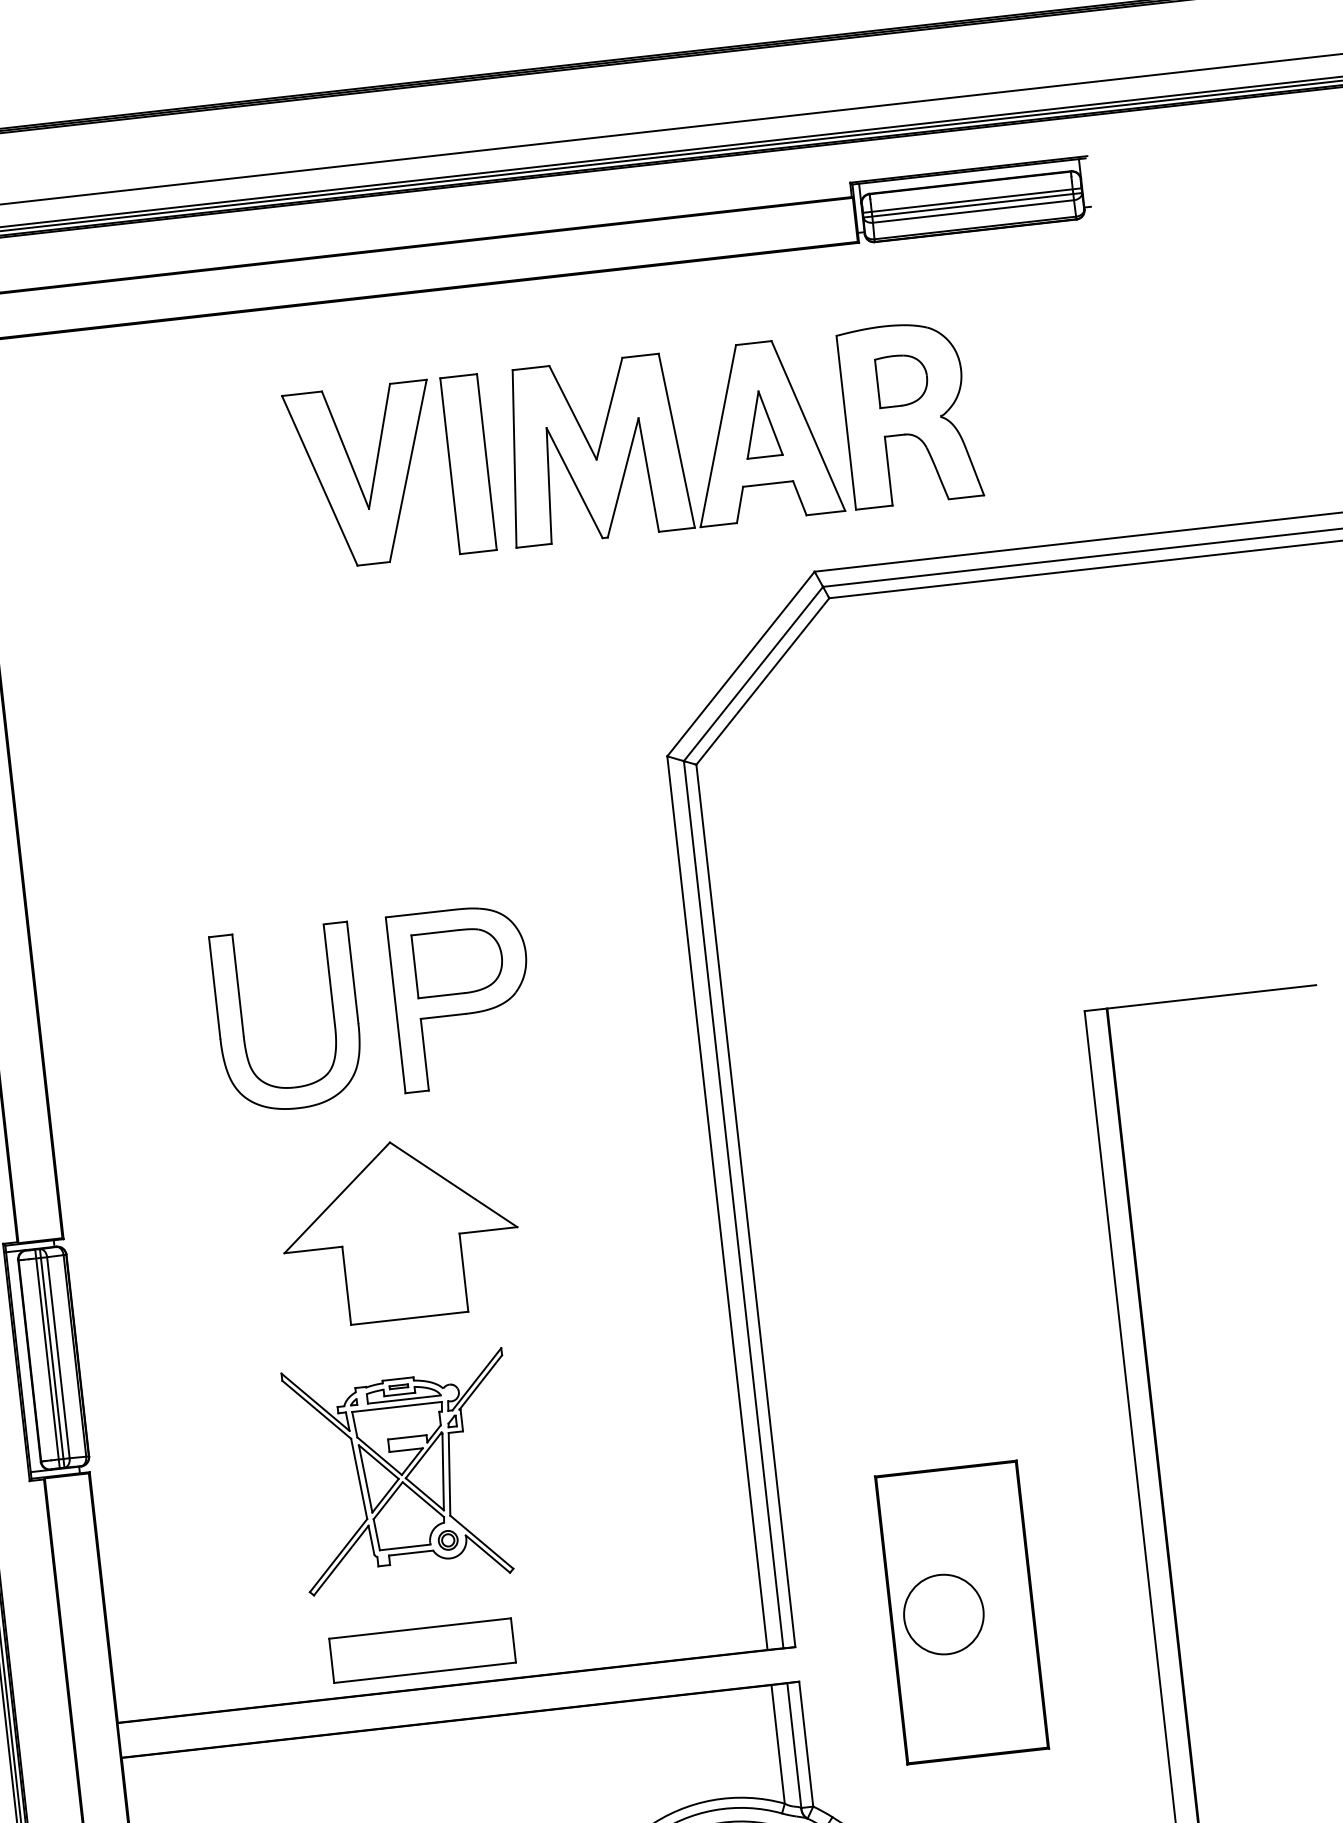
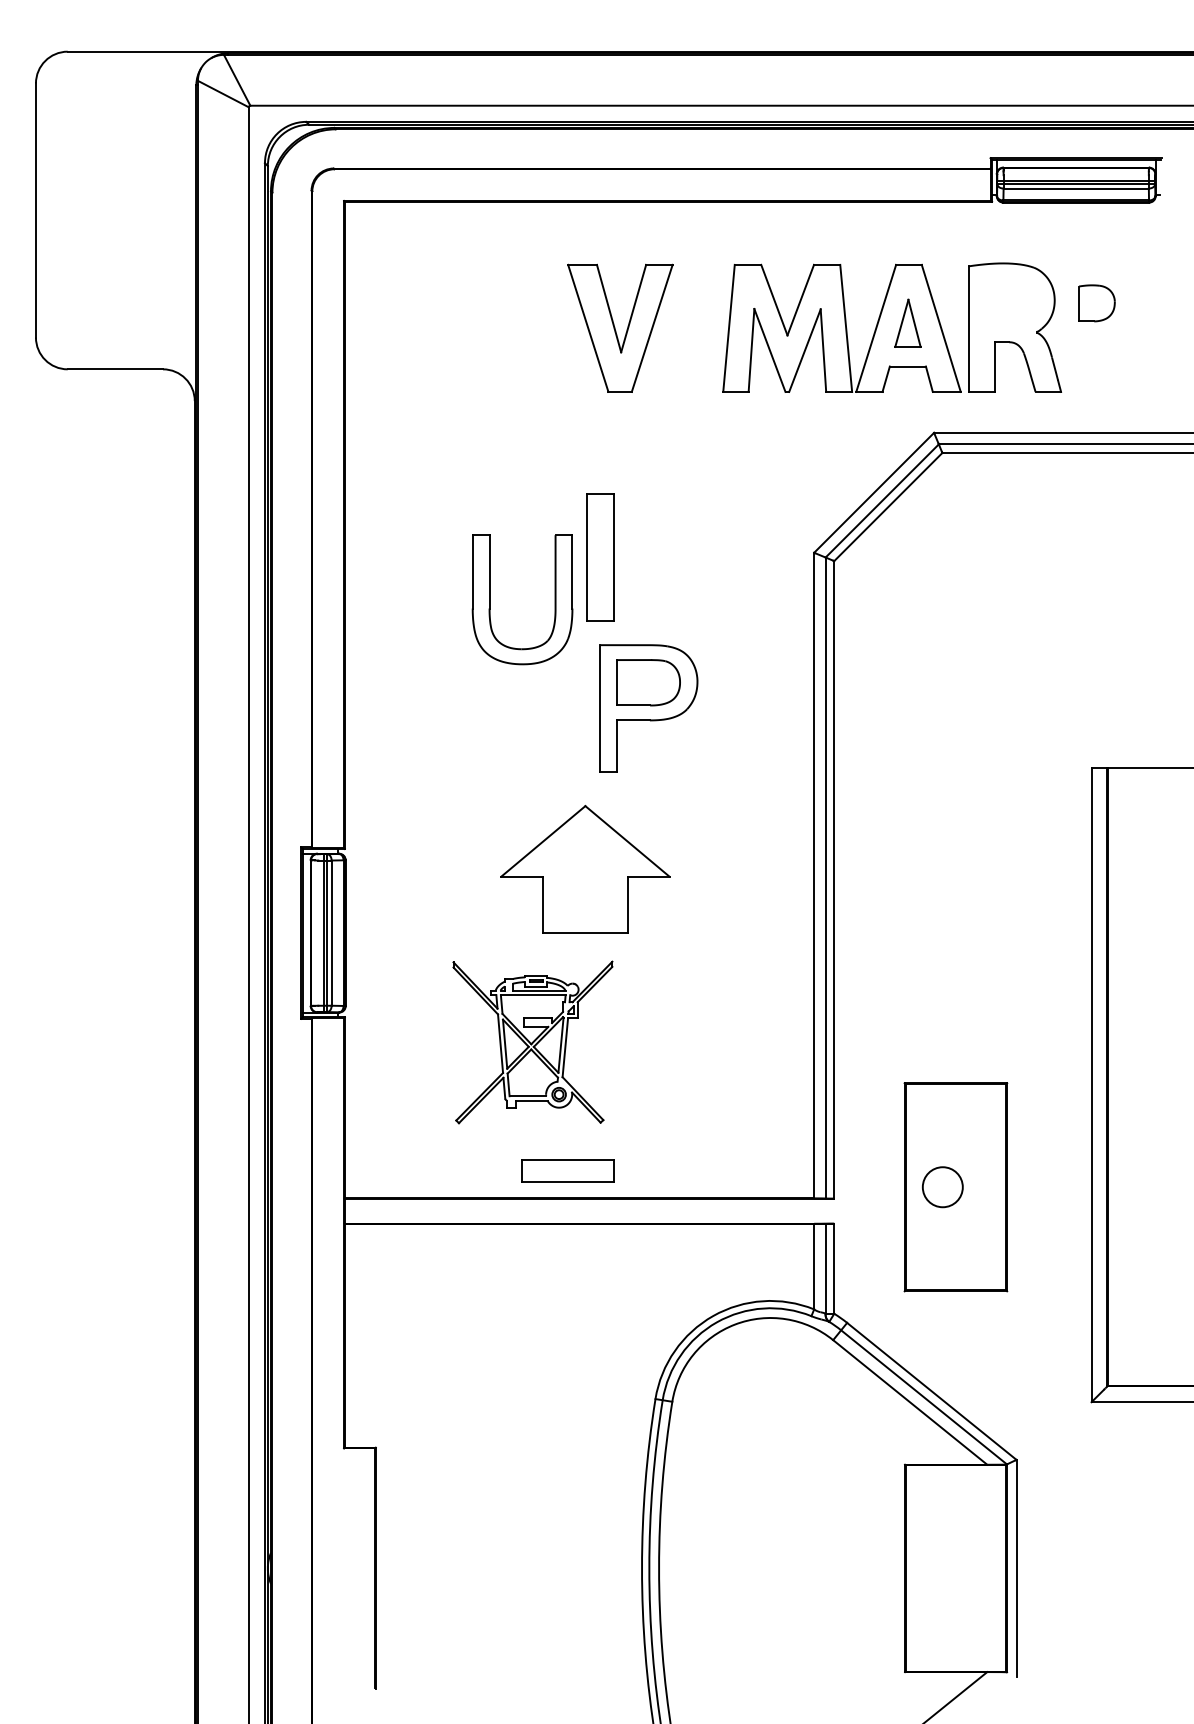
part: (901, 380) -> (1096, 303), moved
part: (468, 464) -> (600, 557), moved
part: (243, 1023) -> (490, 599), moved
part: (403, 1472) -> (532, 1042), moved
circle: (943, 1613) -> (942, 1186), size x0.7
part: (421, 1649) -> (567, 1170), size x0.7

